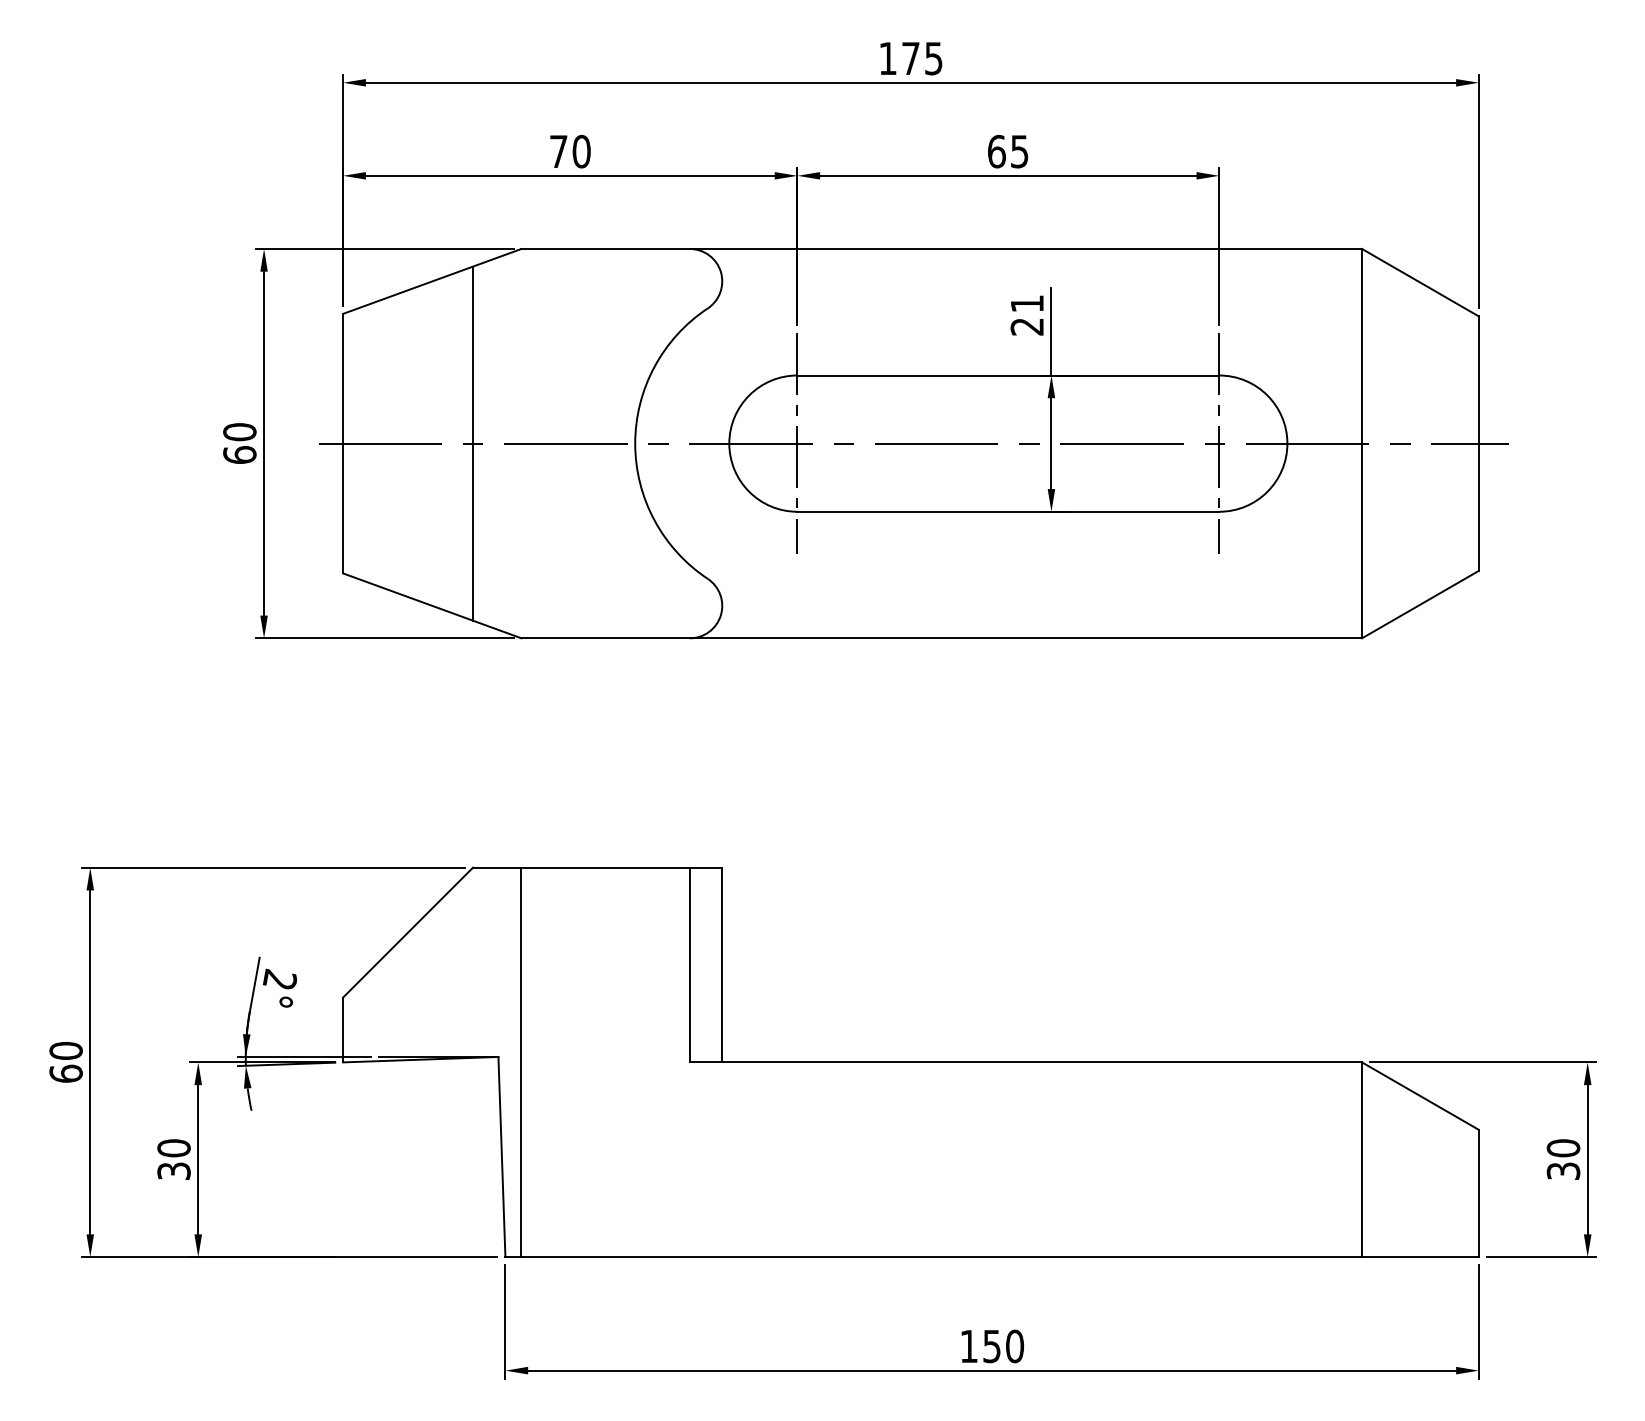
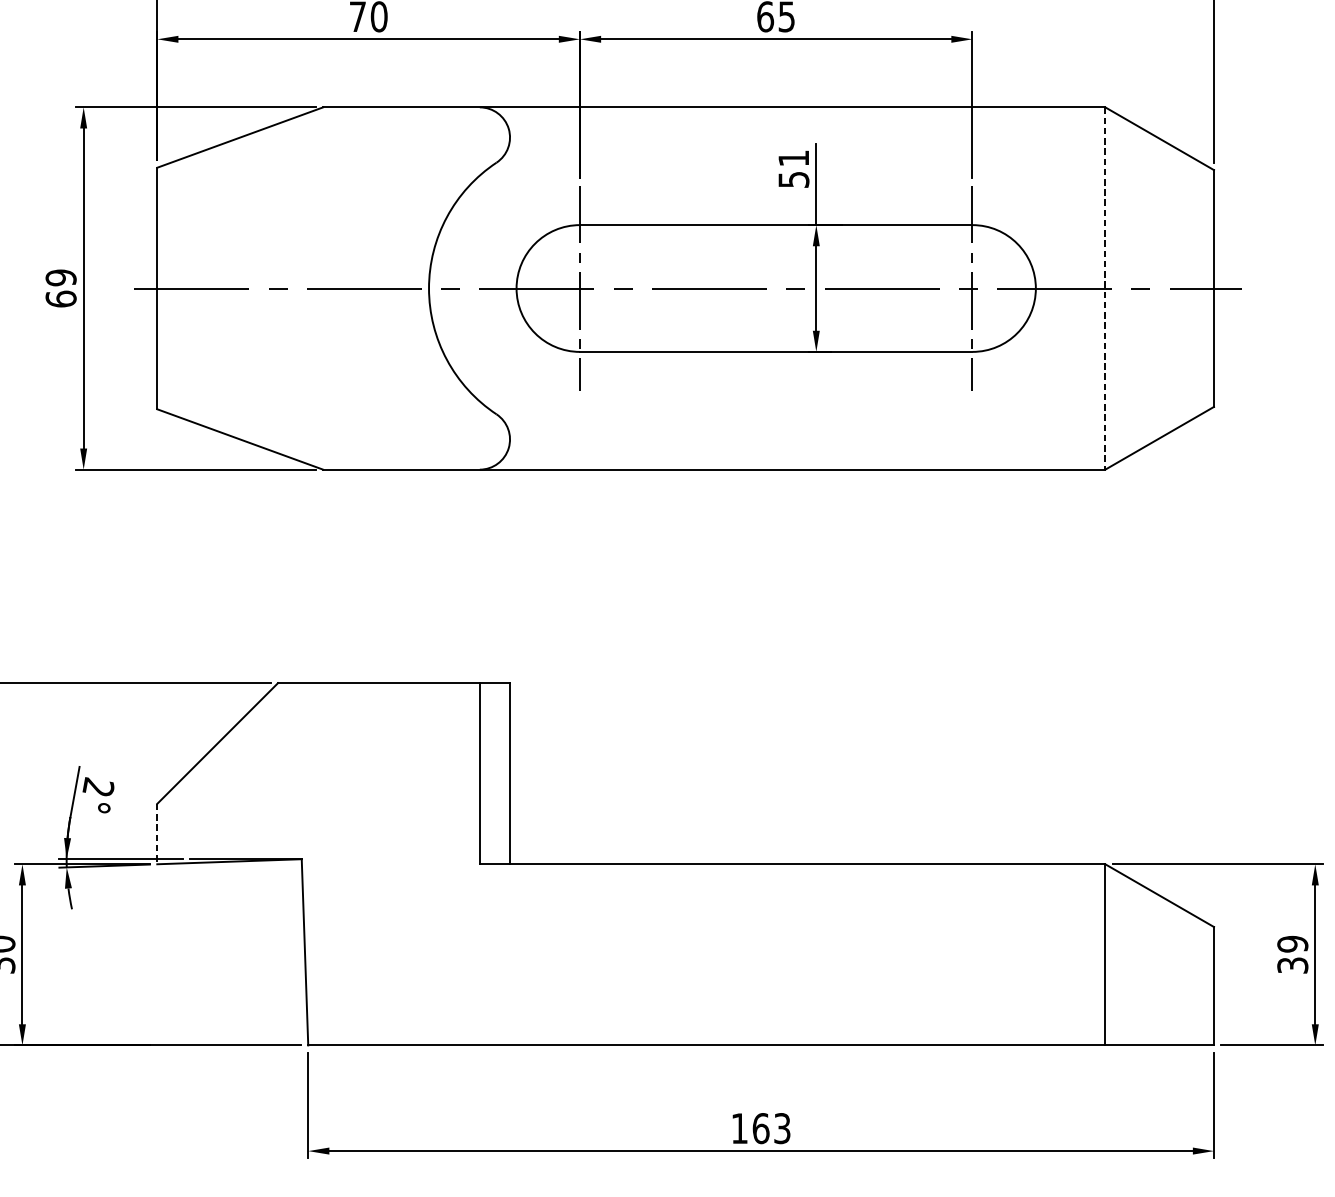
text: (1027, 326) -> (794, 179), 21 -> 51
text: (239, 432) -> (60, 278), 60 -> 69
line: (472, 443) -> (277, 288), removed
line: (1362, 443) -> (1105, 288), solid -> dashed
line: (343, 1030) -> (157, 834), solid -> dashed
line: (521, 1062) -> (323, 864), removed
text: (1563, 1148) -> (1292, 944), 30 -> 39
text: (1003, 1346) -> (771, 1128), 150 -> 163

